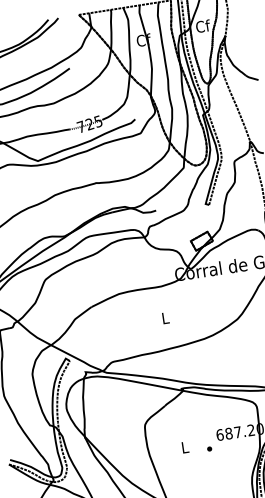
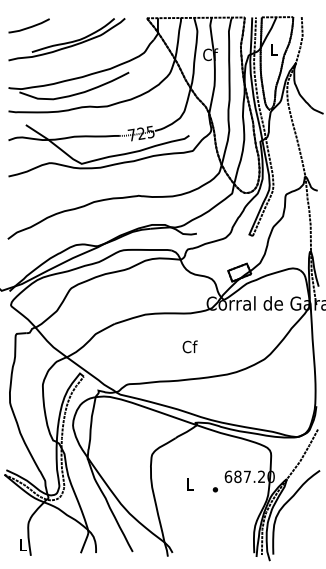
text: (203, 26) -> (274, 49), Cf -> L
text: (165, 317) -> (189, 346), L -> Cf

